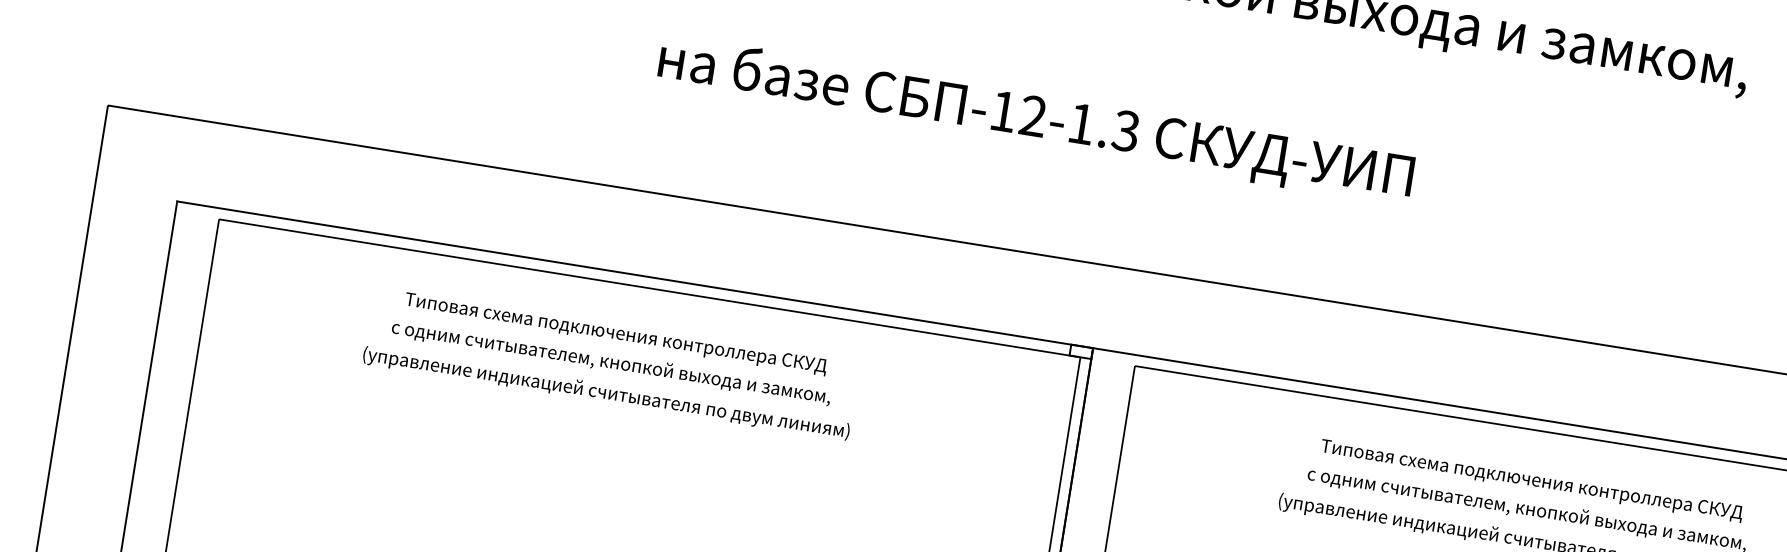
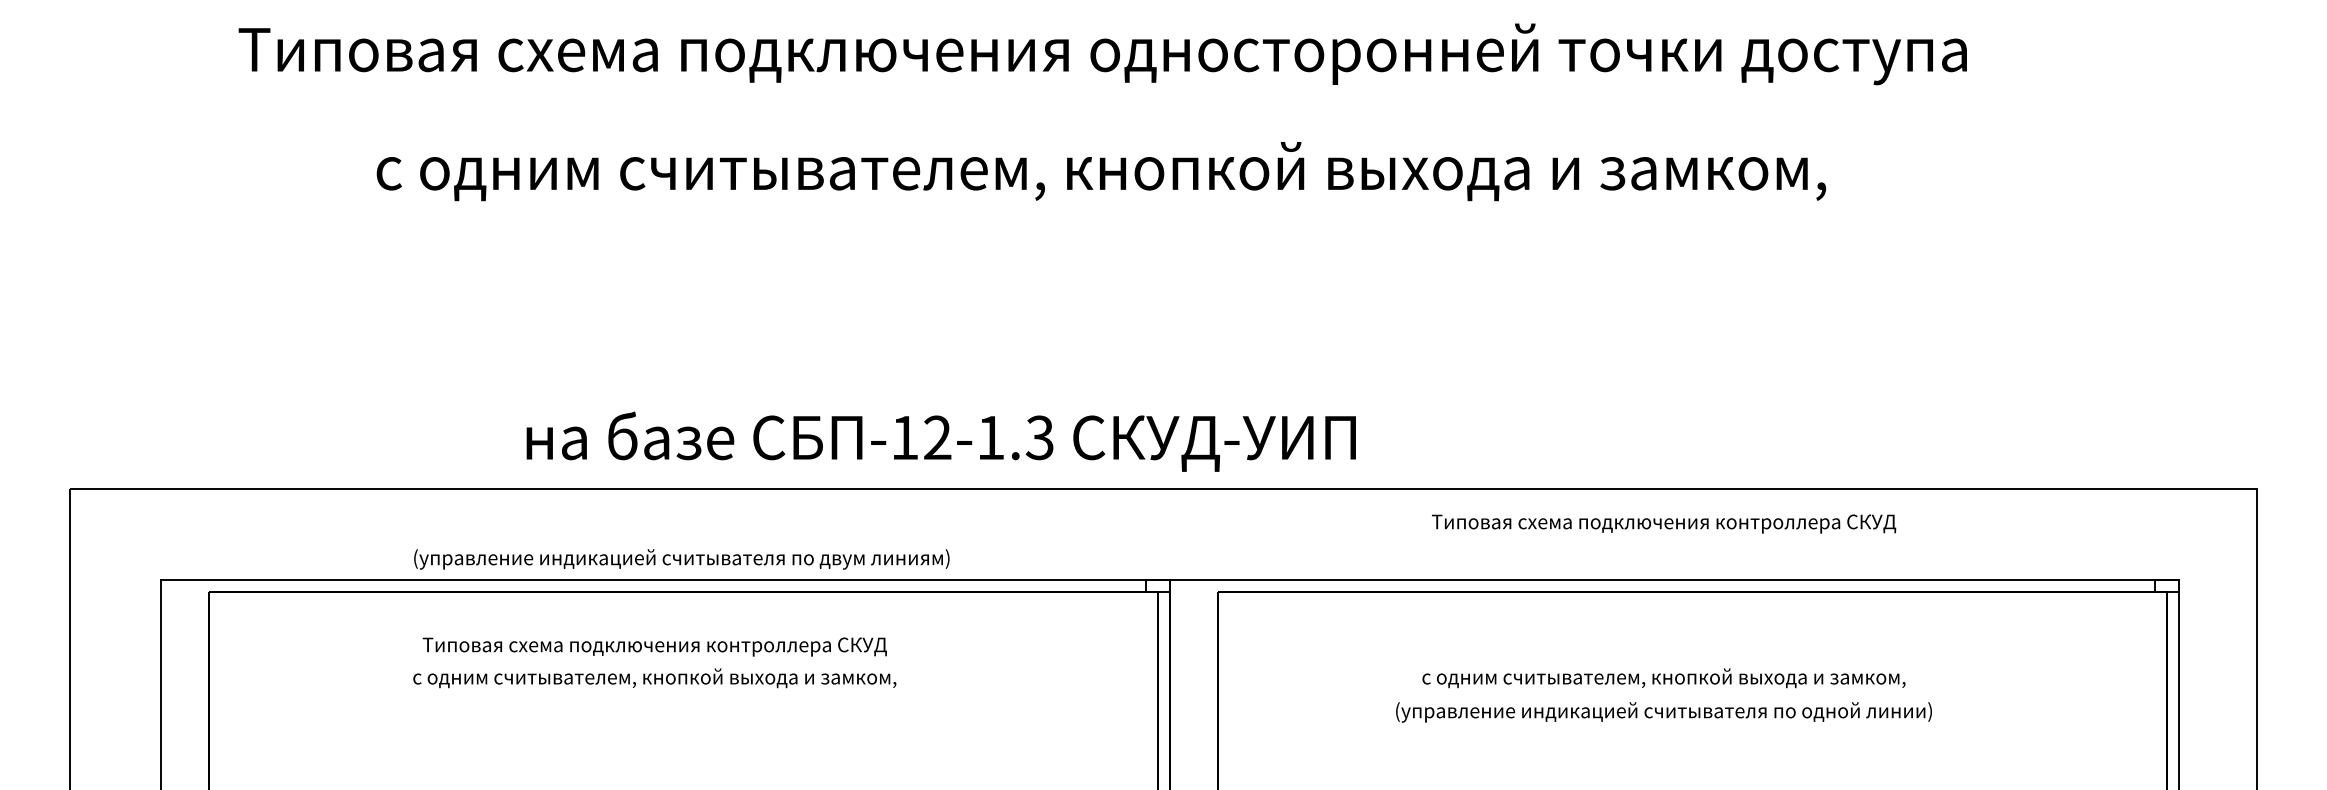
text: (1035, 119) -> (940, 441), moved
text: (606, 393) -> (681, 559), moved
text: (1532, 480) -> (1664, 523), moved

